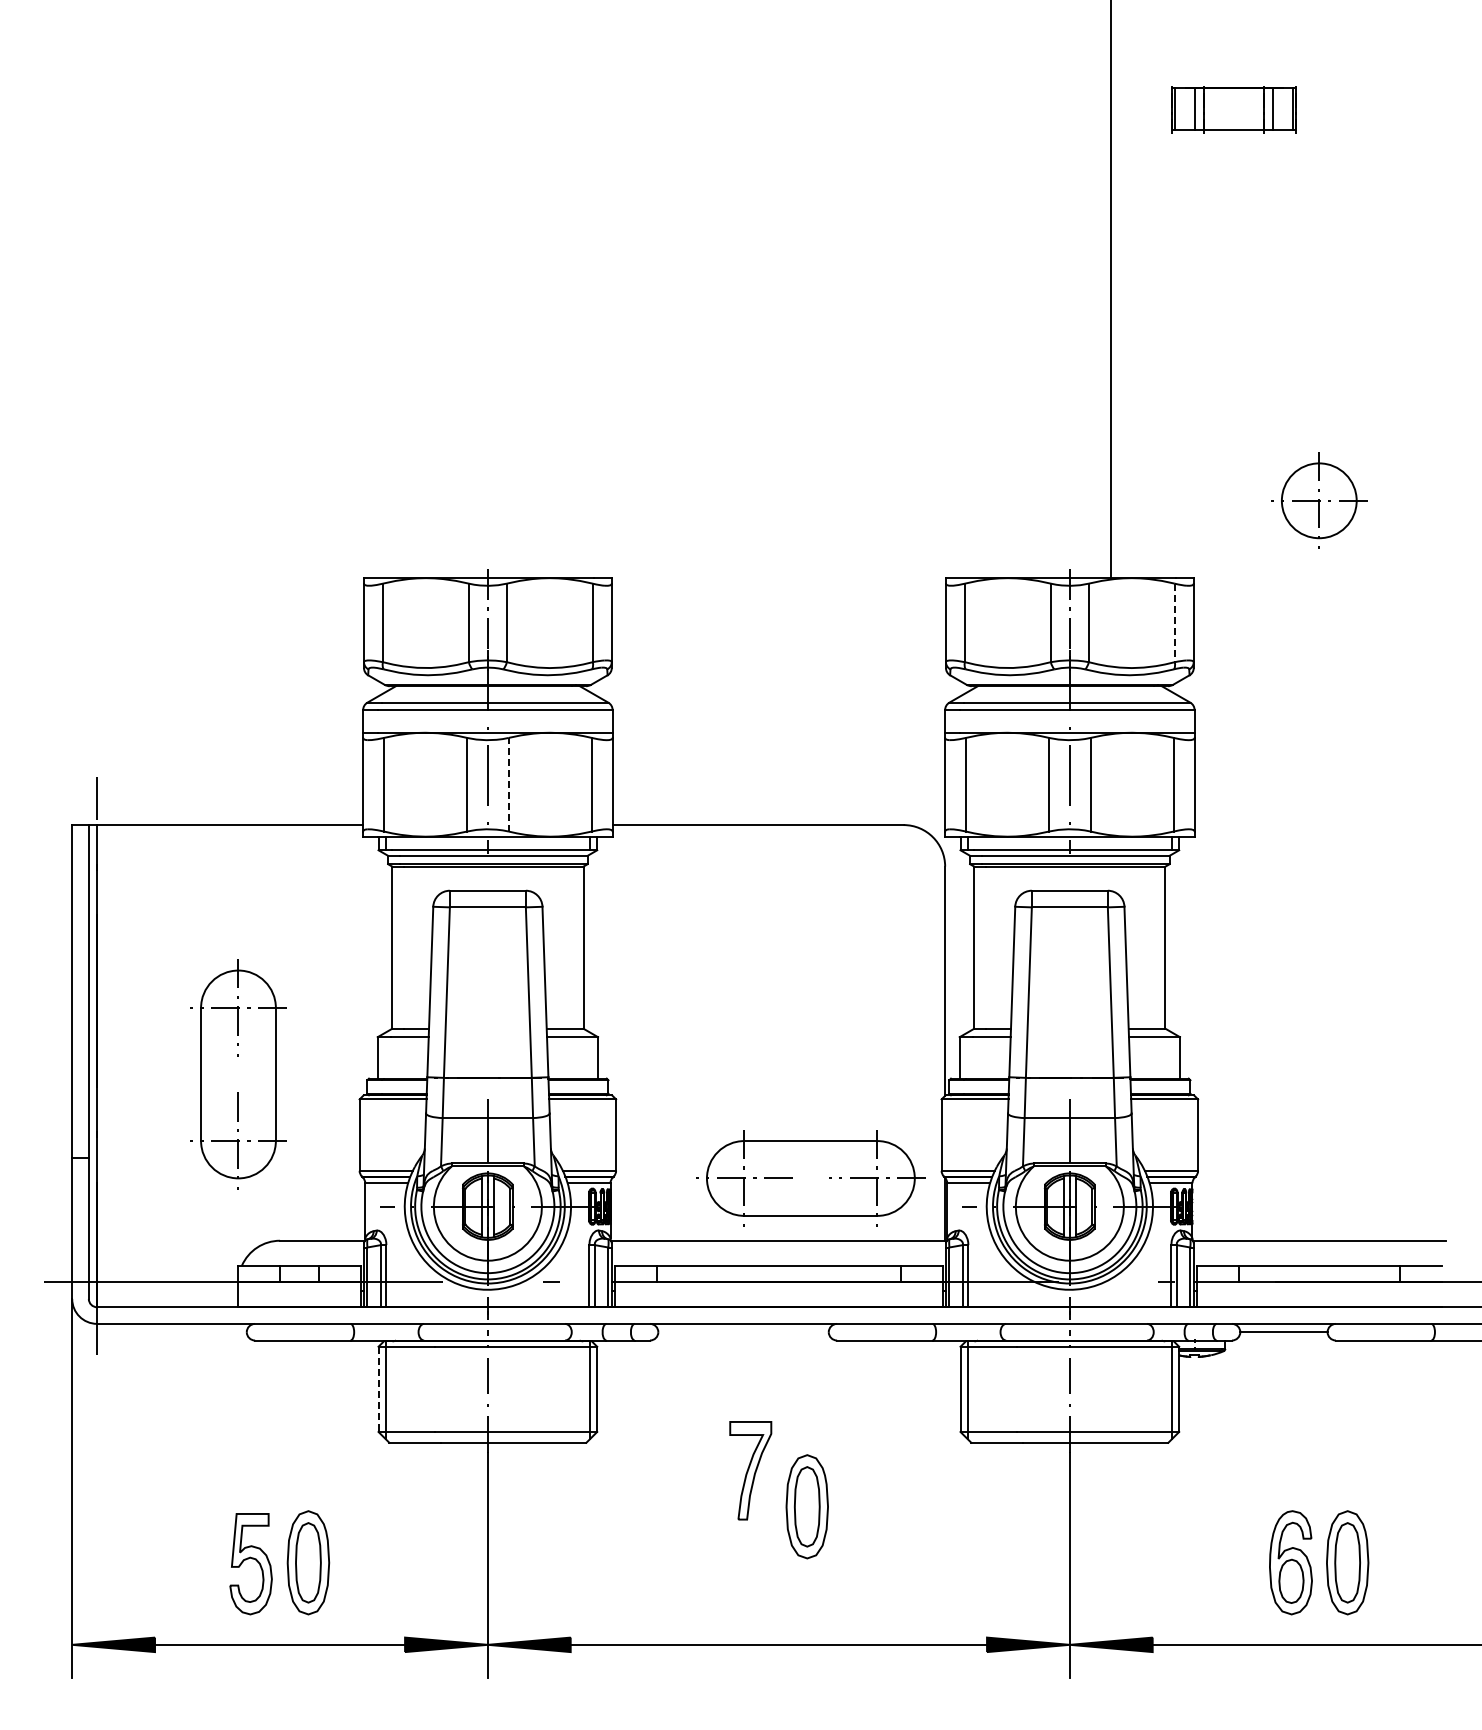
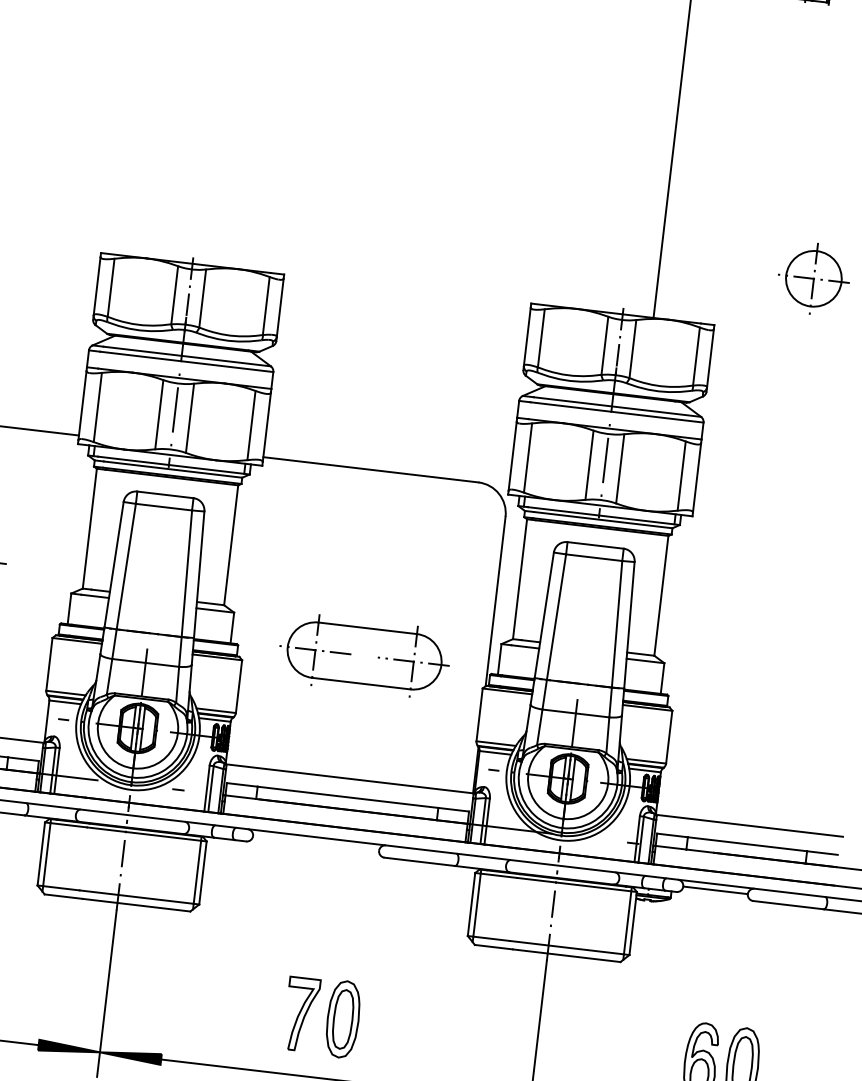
line: (1174, 623) -> (696, 356), dashed -> solid
line: (508, 784) -> (189, 418), dashed -> solid
part: (810, 1178) -> (364, 655), moved
line: (378, 1389) -> (41, 854), dashed -> solid
part: (750, 1470) -> (301, 1014), moved
part: (806, 1506) -> (342, 1019), moved

